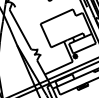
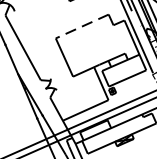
line: (56, 16) -> (81, 26), solid -> dashed

